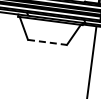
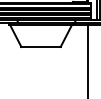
line: (47, 42) -> (41, 47), dashed -> solid

